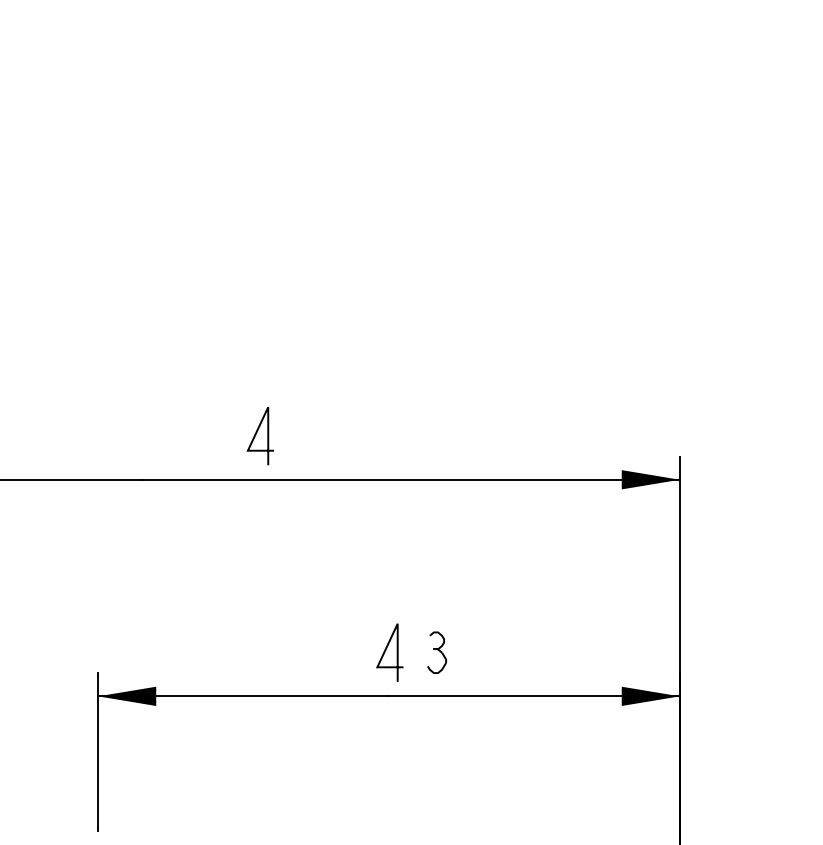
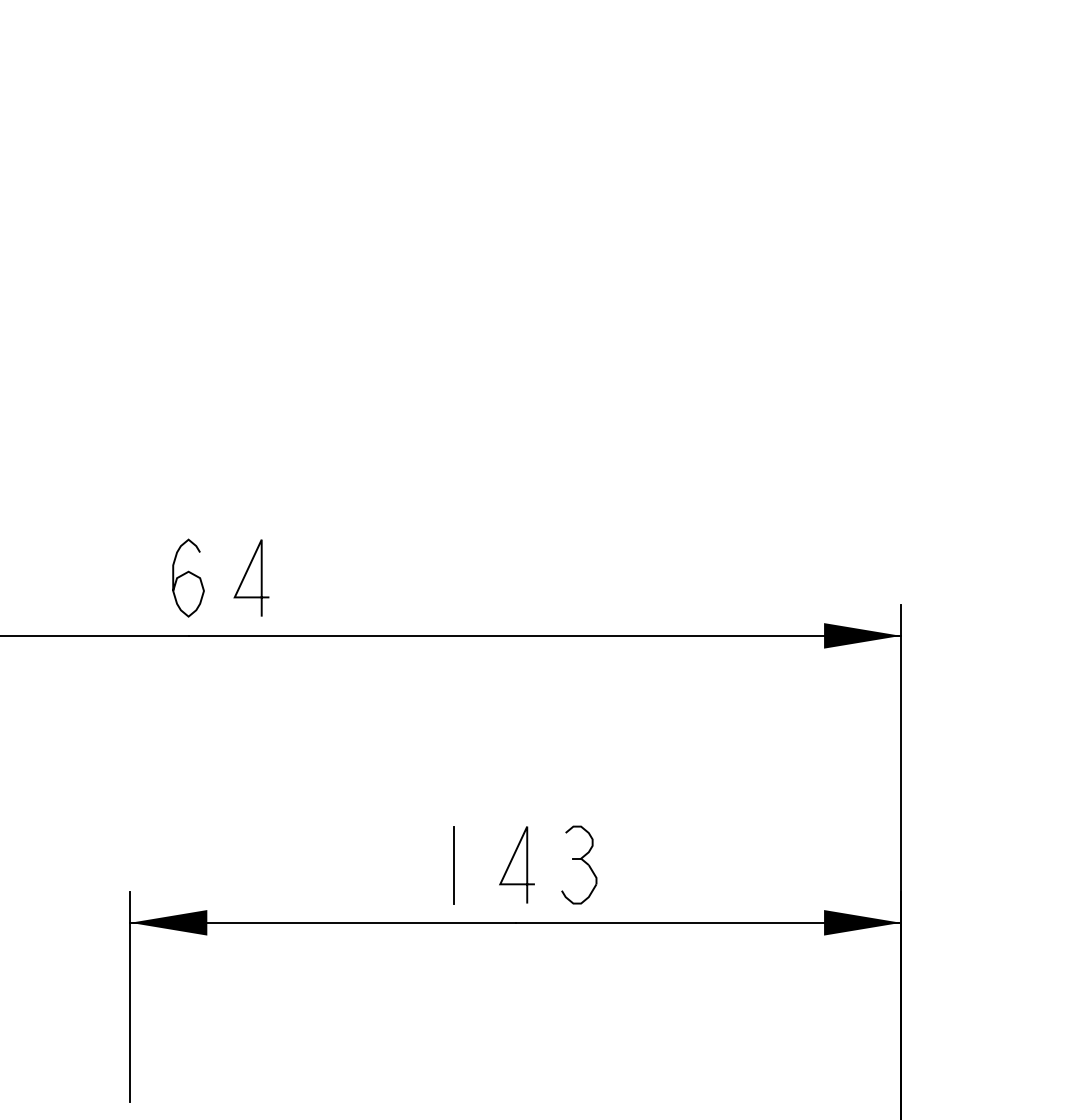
curve: (141, 432) -> (187, 573), added
line: (256, 433) -> (246, 574), moved
line: (342, 652) -> (454, 864), added
part: (437, 652) -> (579, 864), size x1.43

